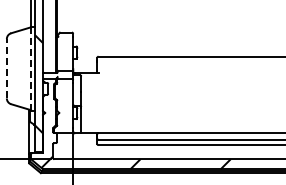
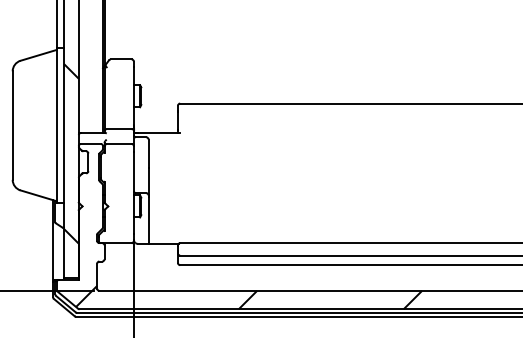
line: (6, 68) -> (12, 125), dashed -> solid
line: (30, 68) -> (55, 125), dashed -> solid

